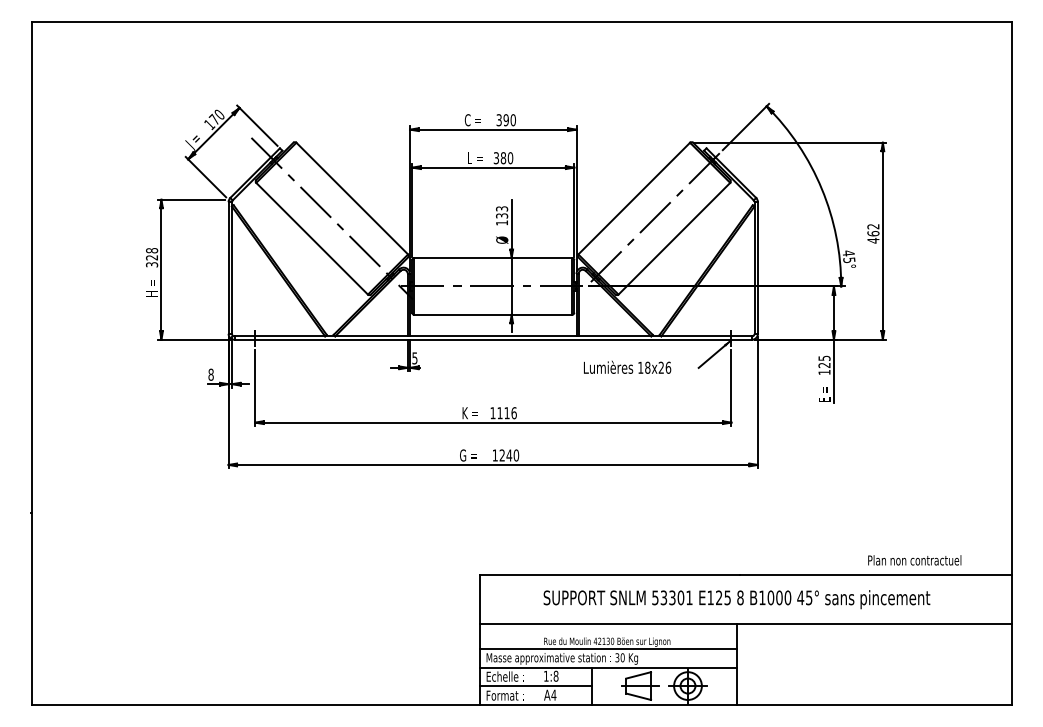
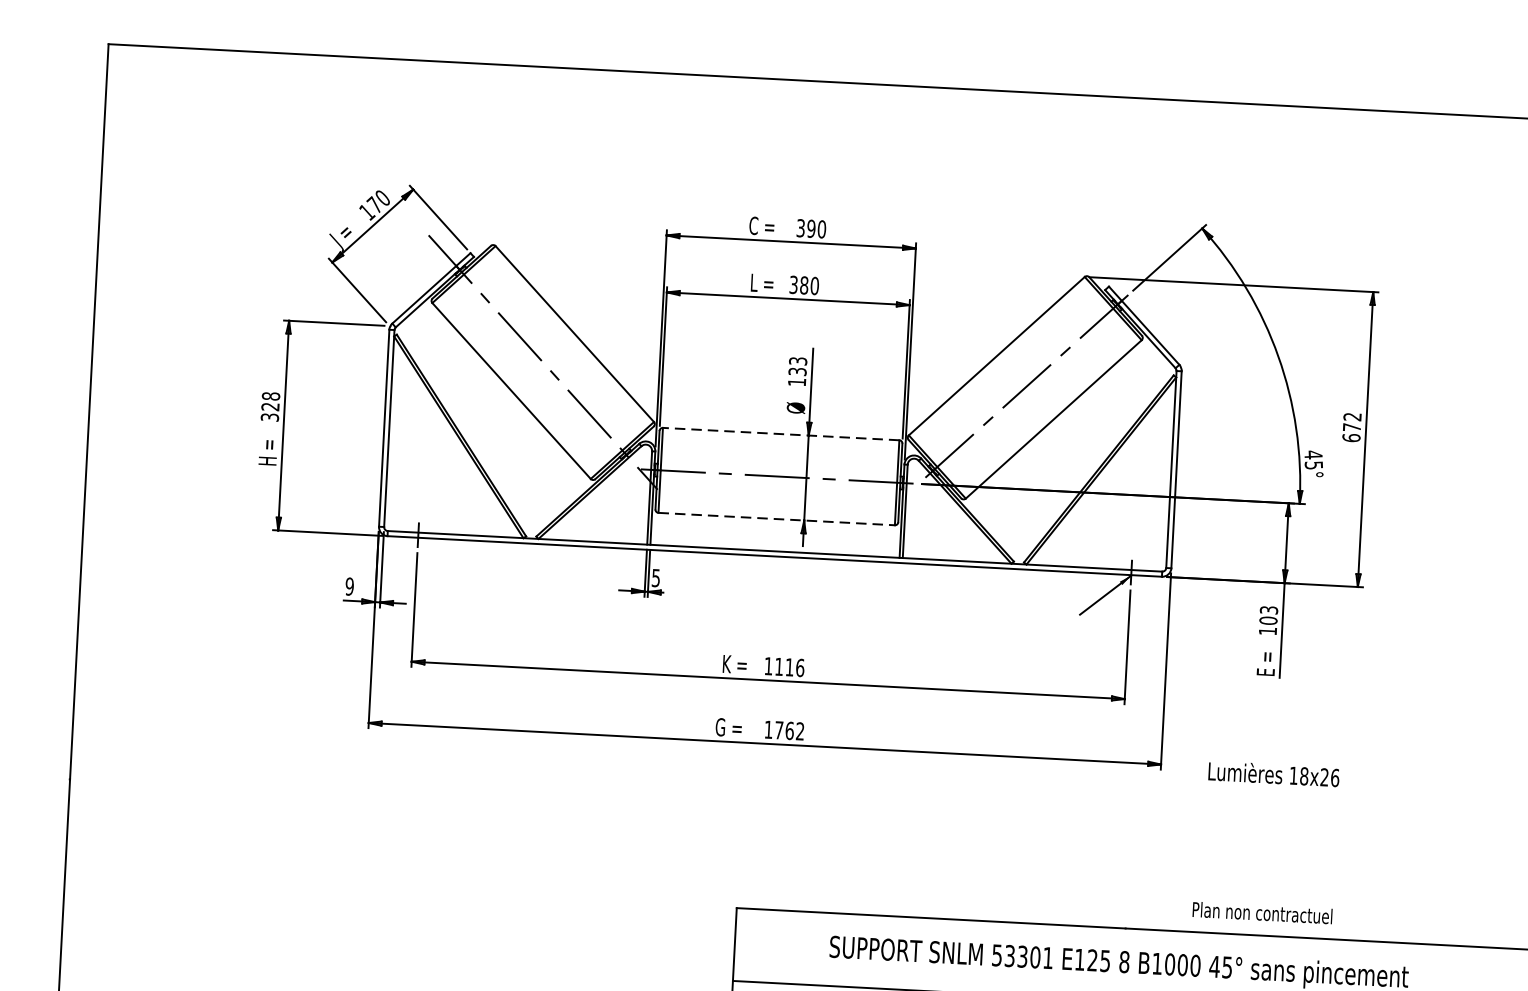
text: (873, 237) -> (1351, 433), 462 -> 672
line: (493, 258) -> (781, 434), solid -> dashed
line: (493, 314) -> (777, 518), solid -> dashed
text: (824, 361) -> (1268, 614), 125 -> 103
text: (627, 366) -> (1274, 772), moved
text: (210, 374) -> (348, 586), 8 -> 9
text: (509, 455) -> (789, 730), 1240 -> 1762
text: (914, 560) -> (1262, 913), moved

